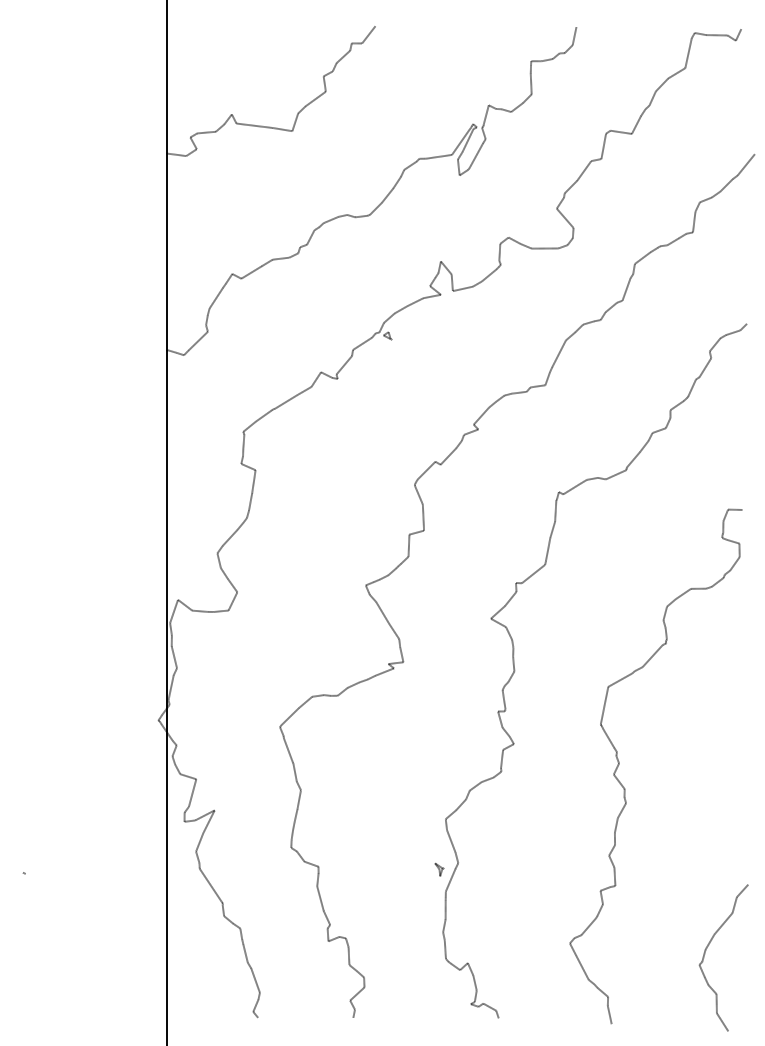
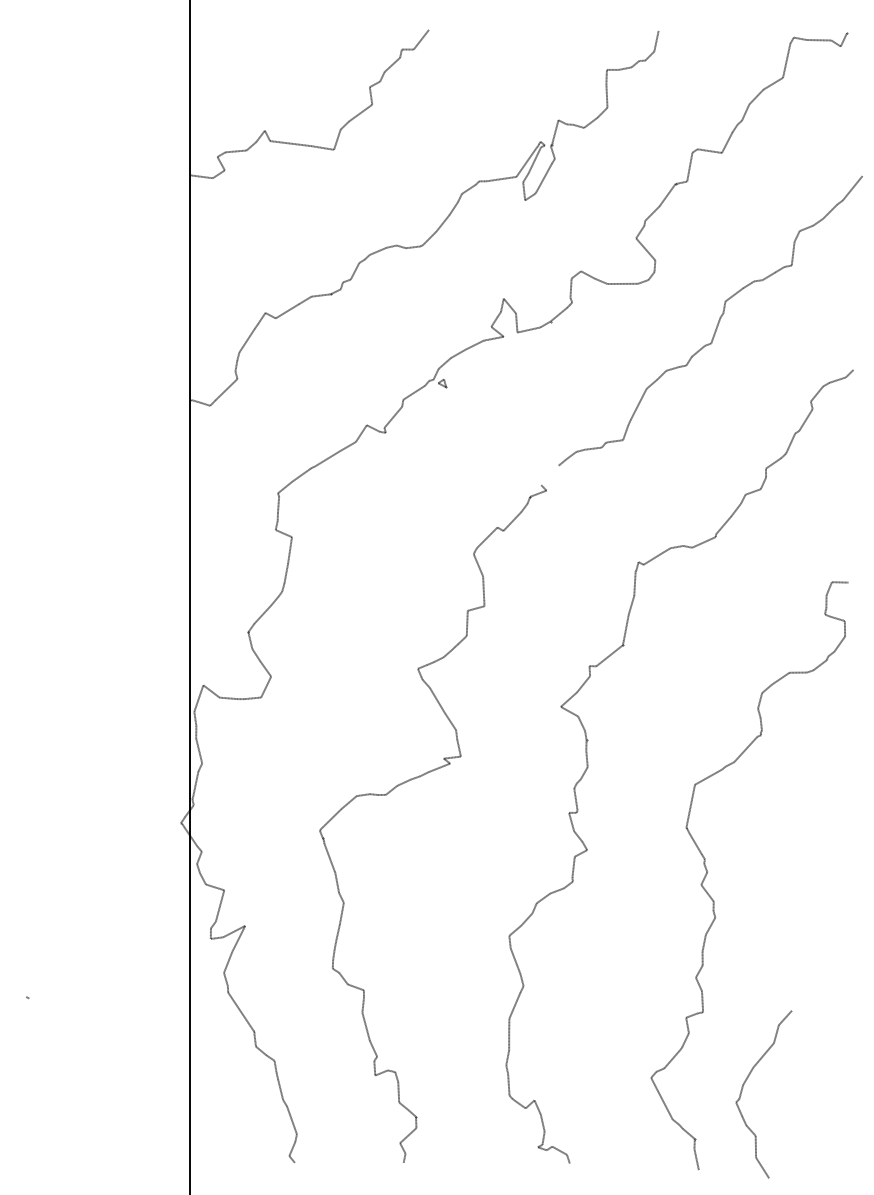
line: (480, 416) -> (549, 475), removed
part: (438, 869) -> (501, 993), removed
part: (705, 952) -> (743, 1088), moved

